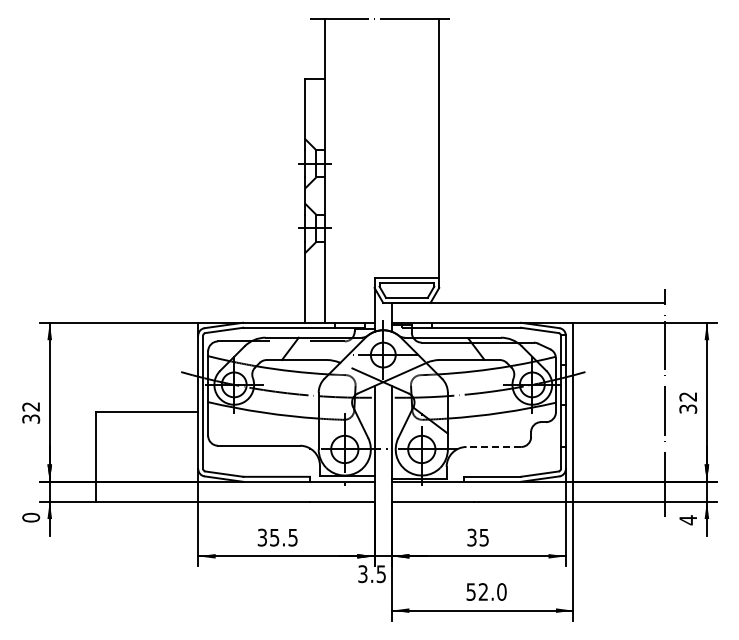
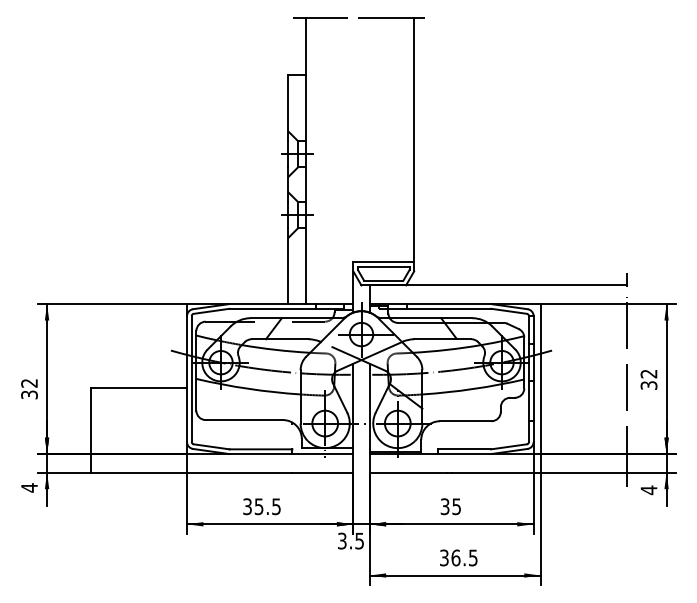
line: (493, 447) -> (465, 421), dashed -> solid
text: (31, 517) -> (29, 487), 0 -> 4
text: (486, 591) -> (458, 557), 52.0 -> 36.5

